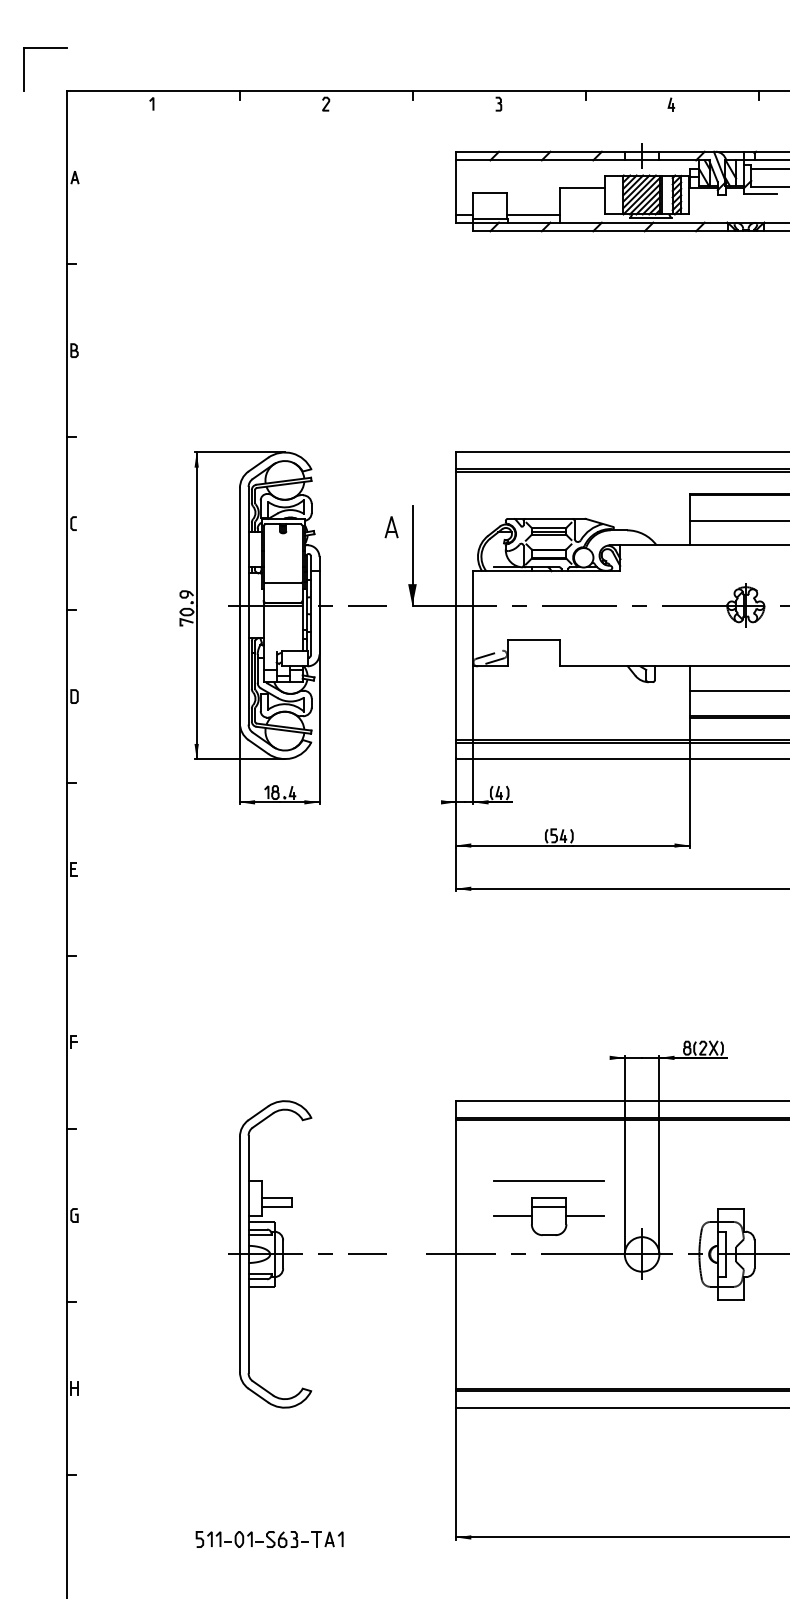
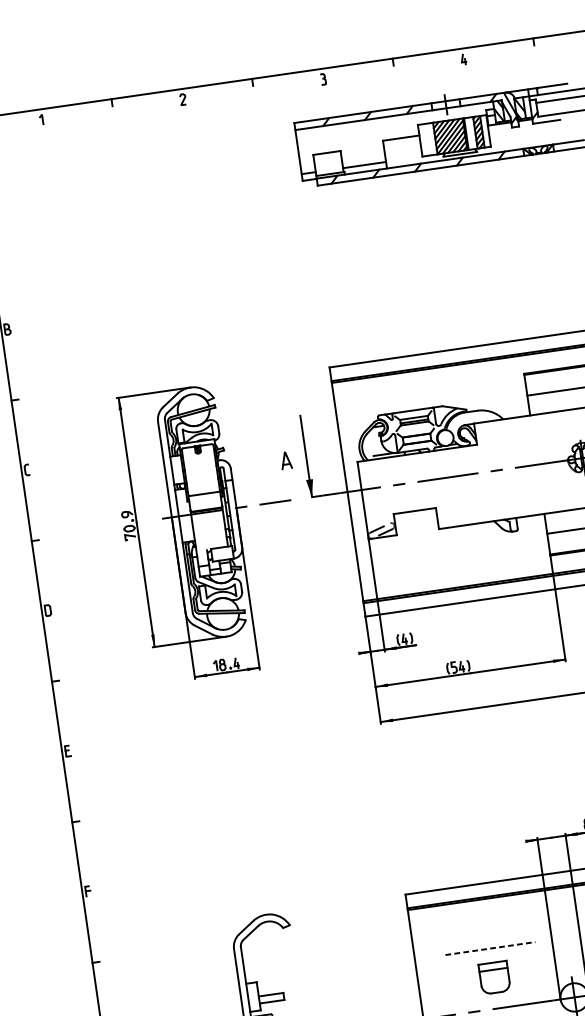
part: (391, 527) -> (286, 460), moved
line: (549, 1180) -> (490, 948), solid -> dashed
line: (512, 1215) -> (464, 980), removed
line: (585, 1215) -> (524, 972), removed

